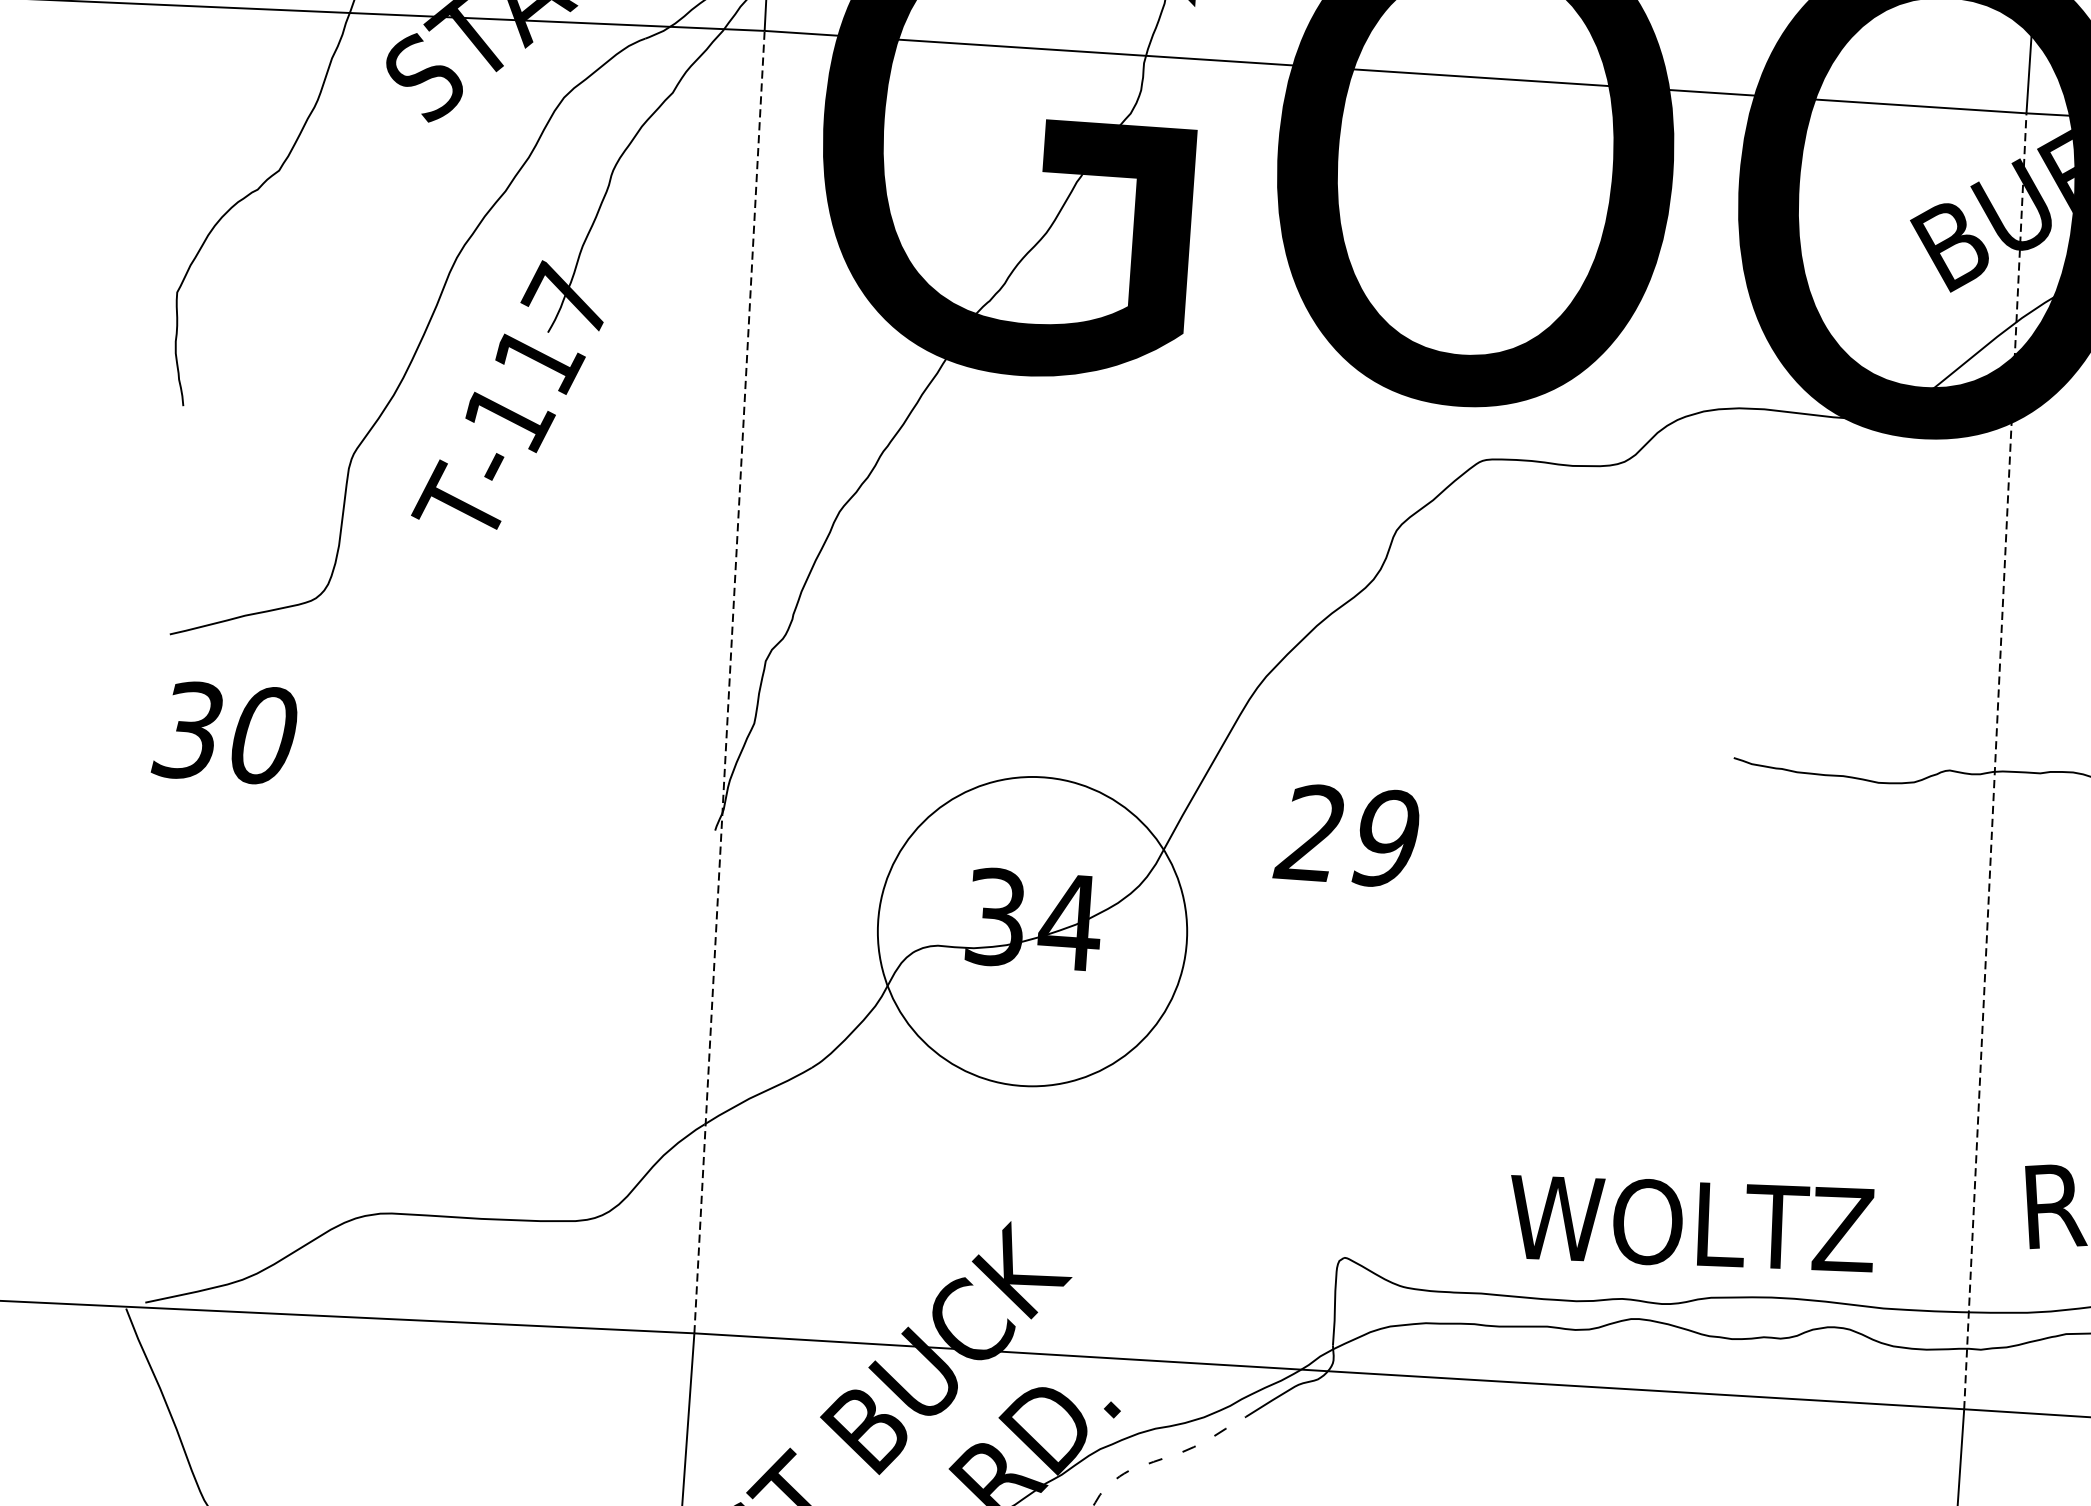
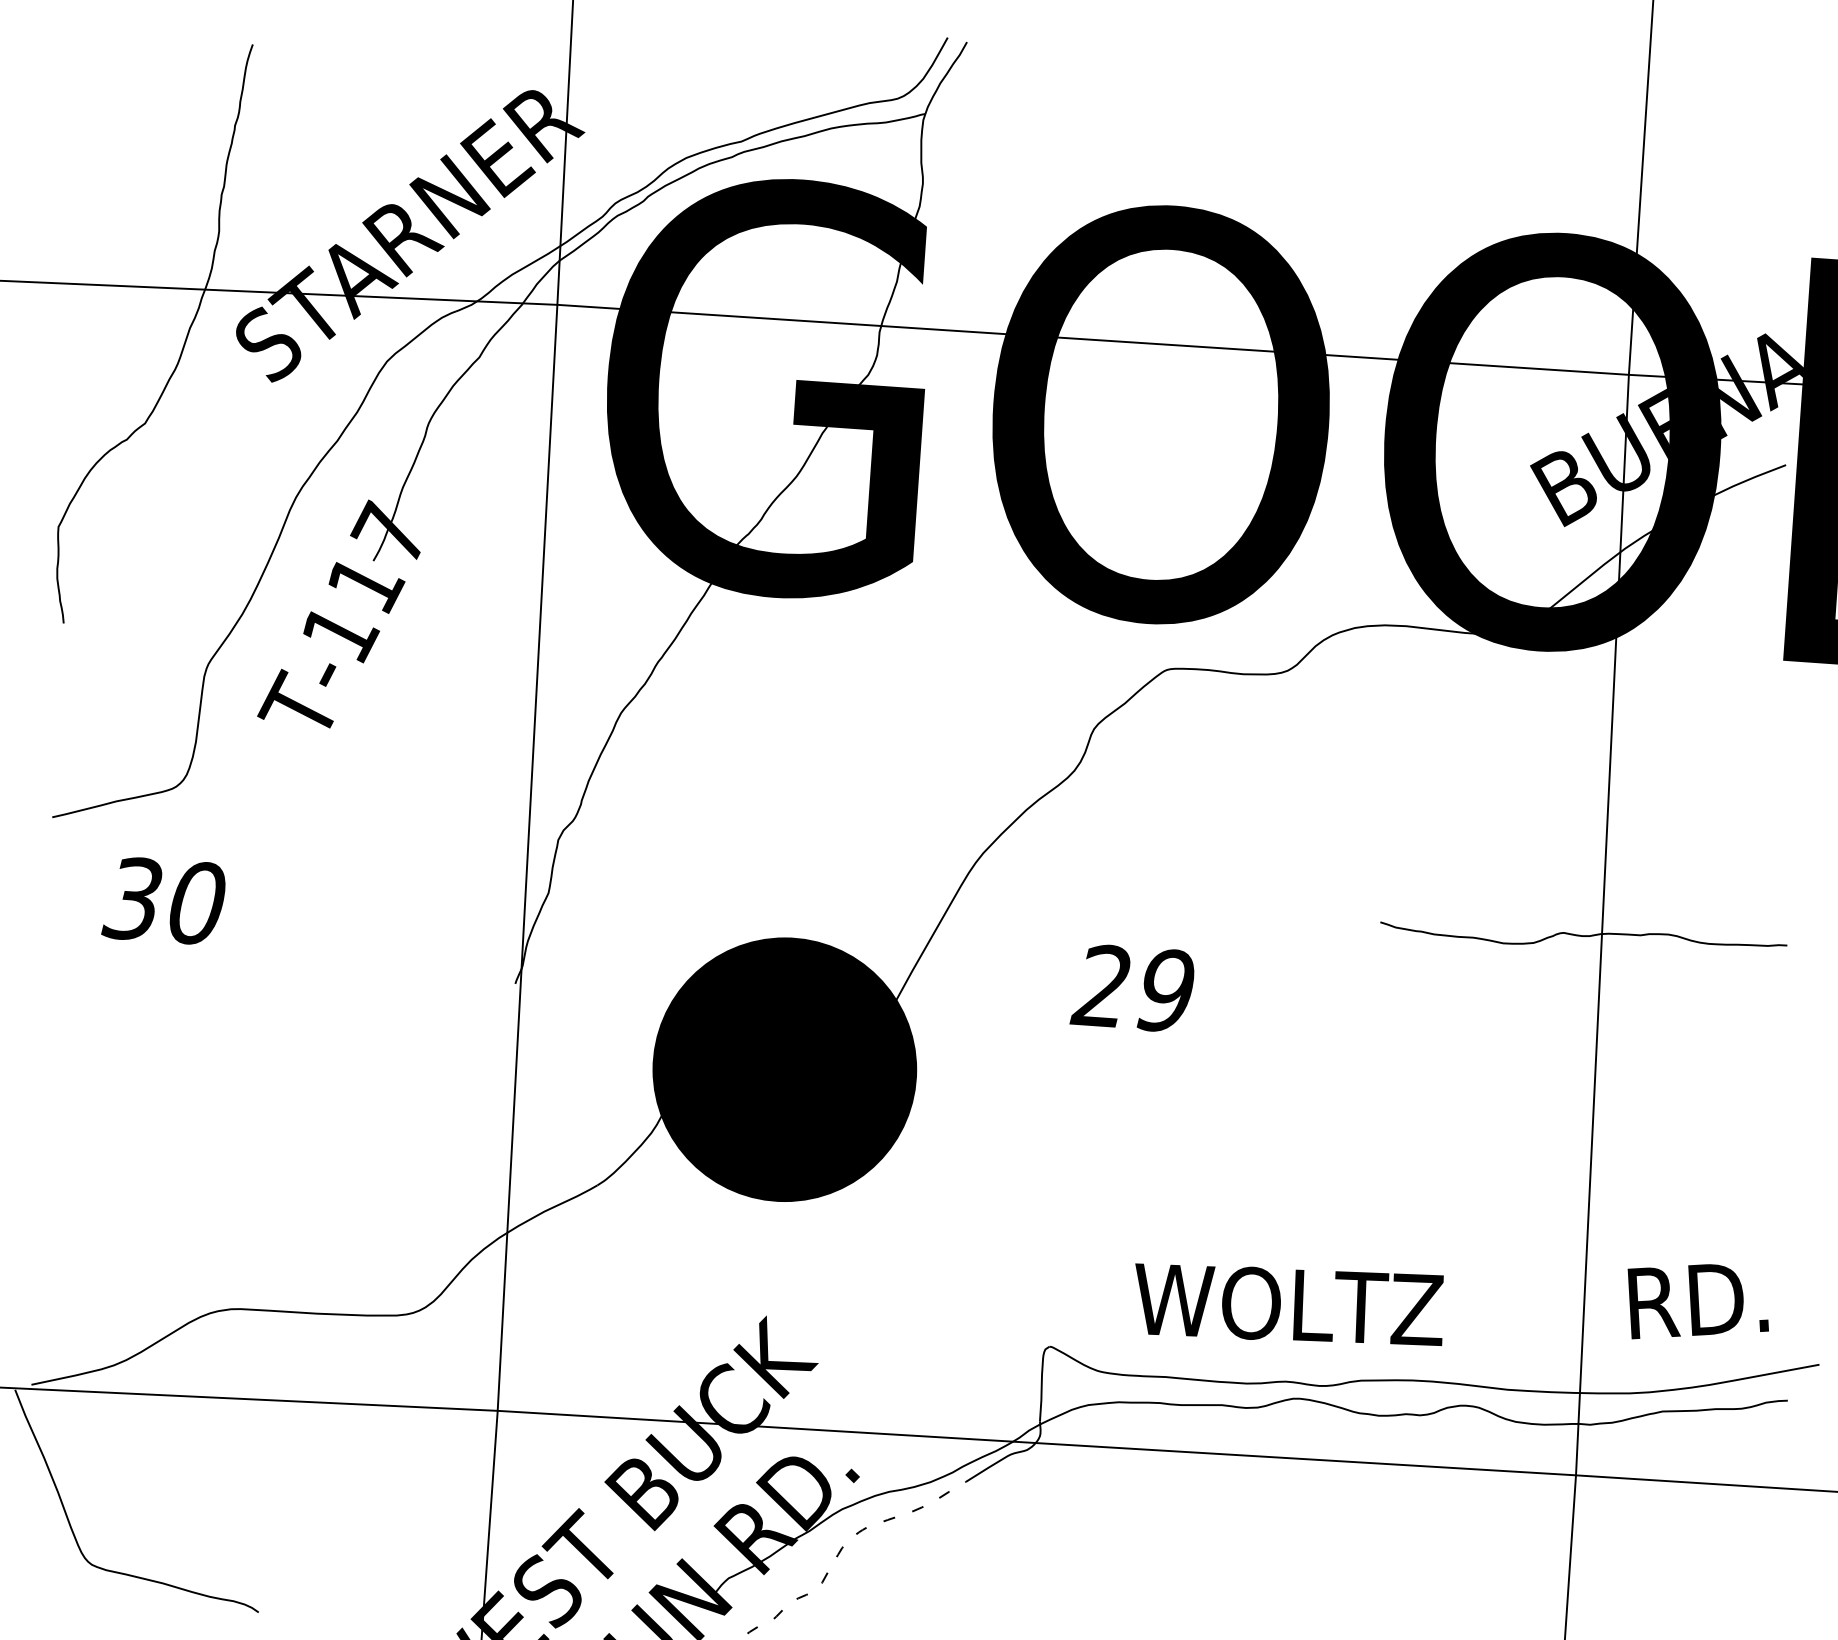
line: (729, 681) -> (527, 857), dashed -> solid
text: (224, 732) -> (163, 900), moved
line: (1995, 761) -> (1602, 925), dashed -> solid
text: (1345, 834) -> (1131, 987), moved
fill: (1032, 931) -> (784, 1069), added
text: (1692, 1223) -> (1289, 1304), moved

